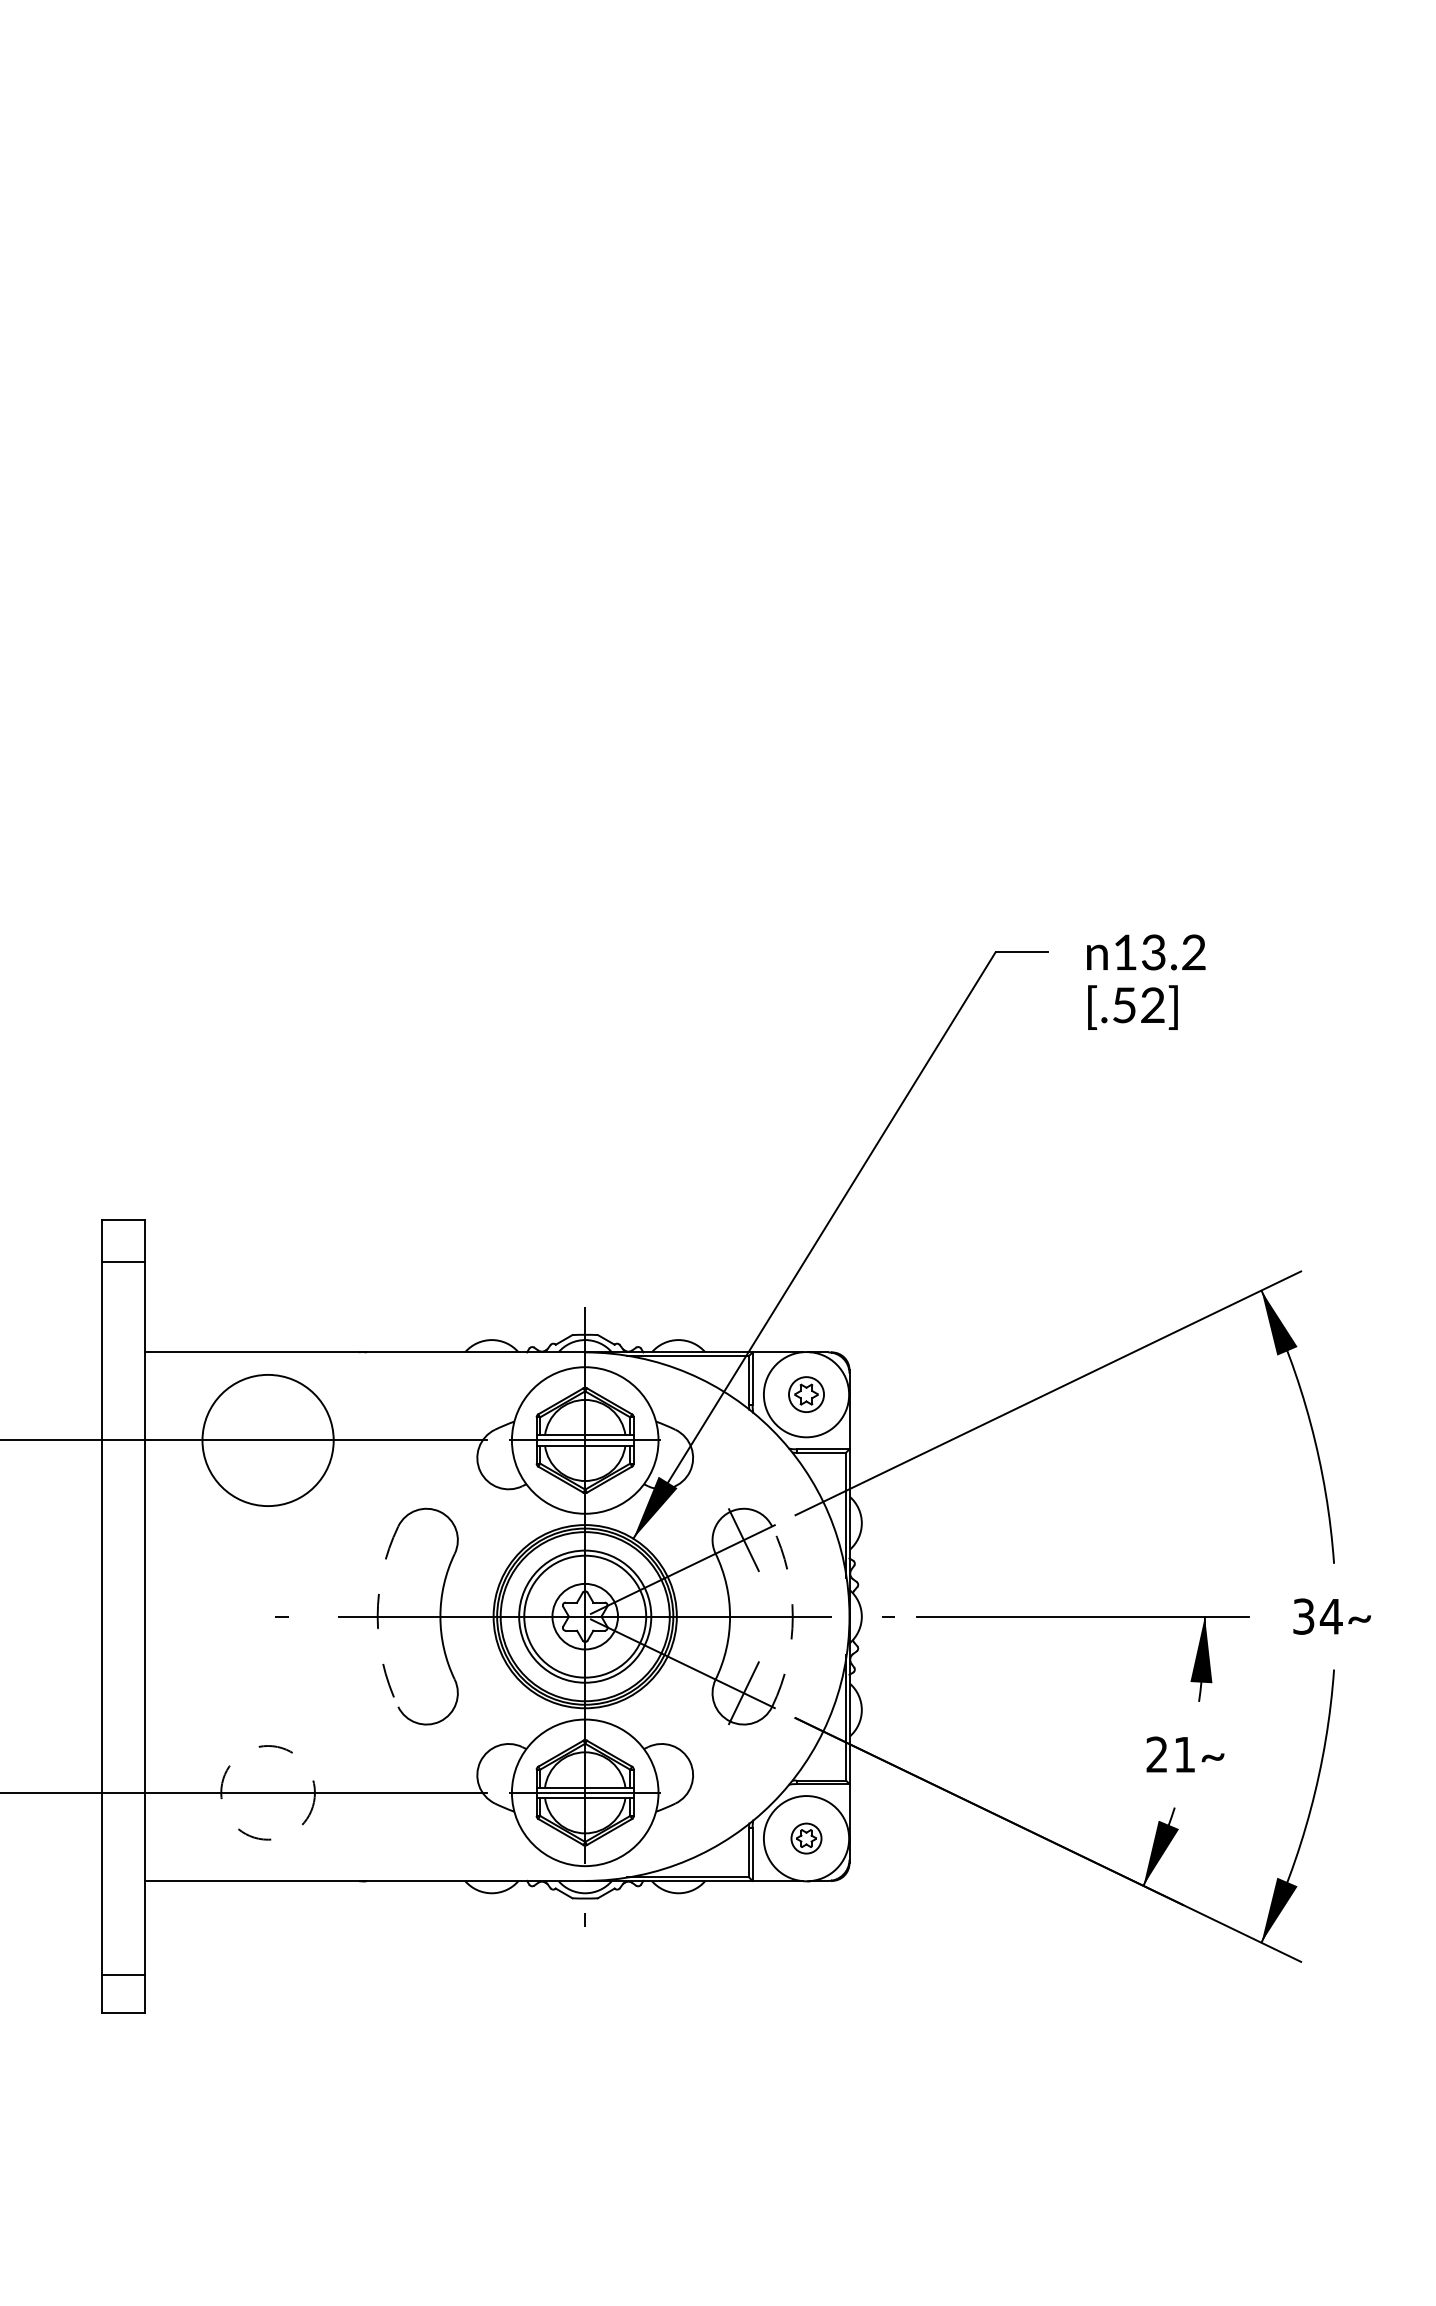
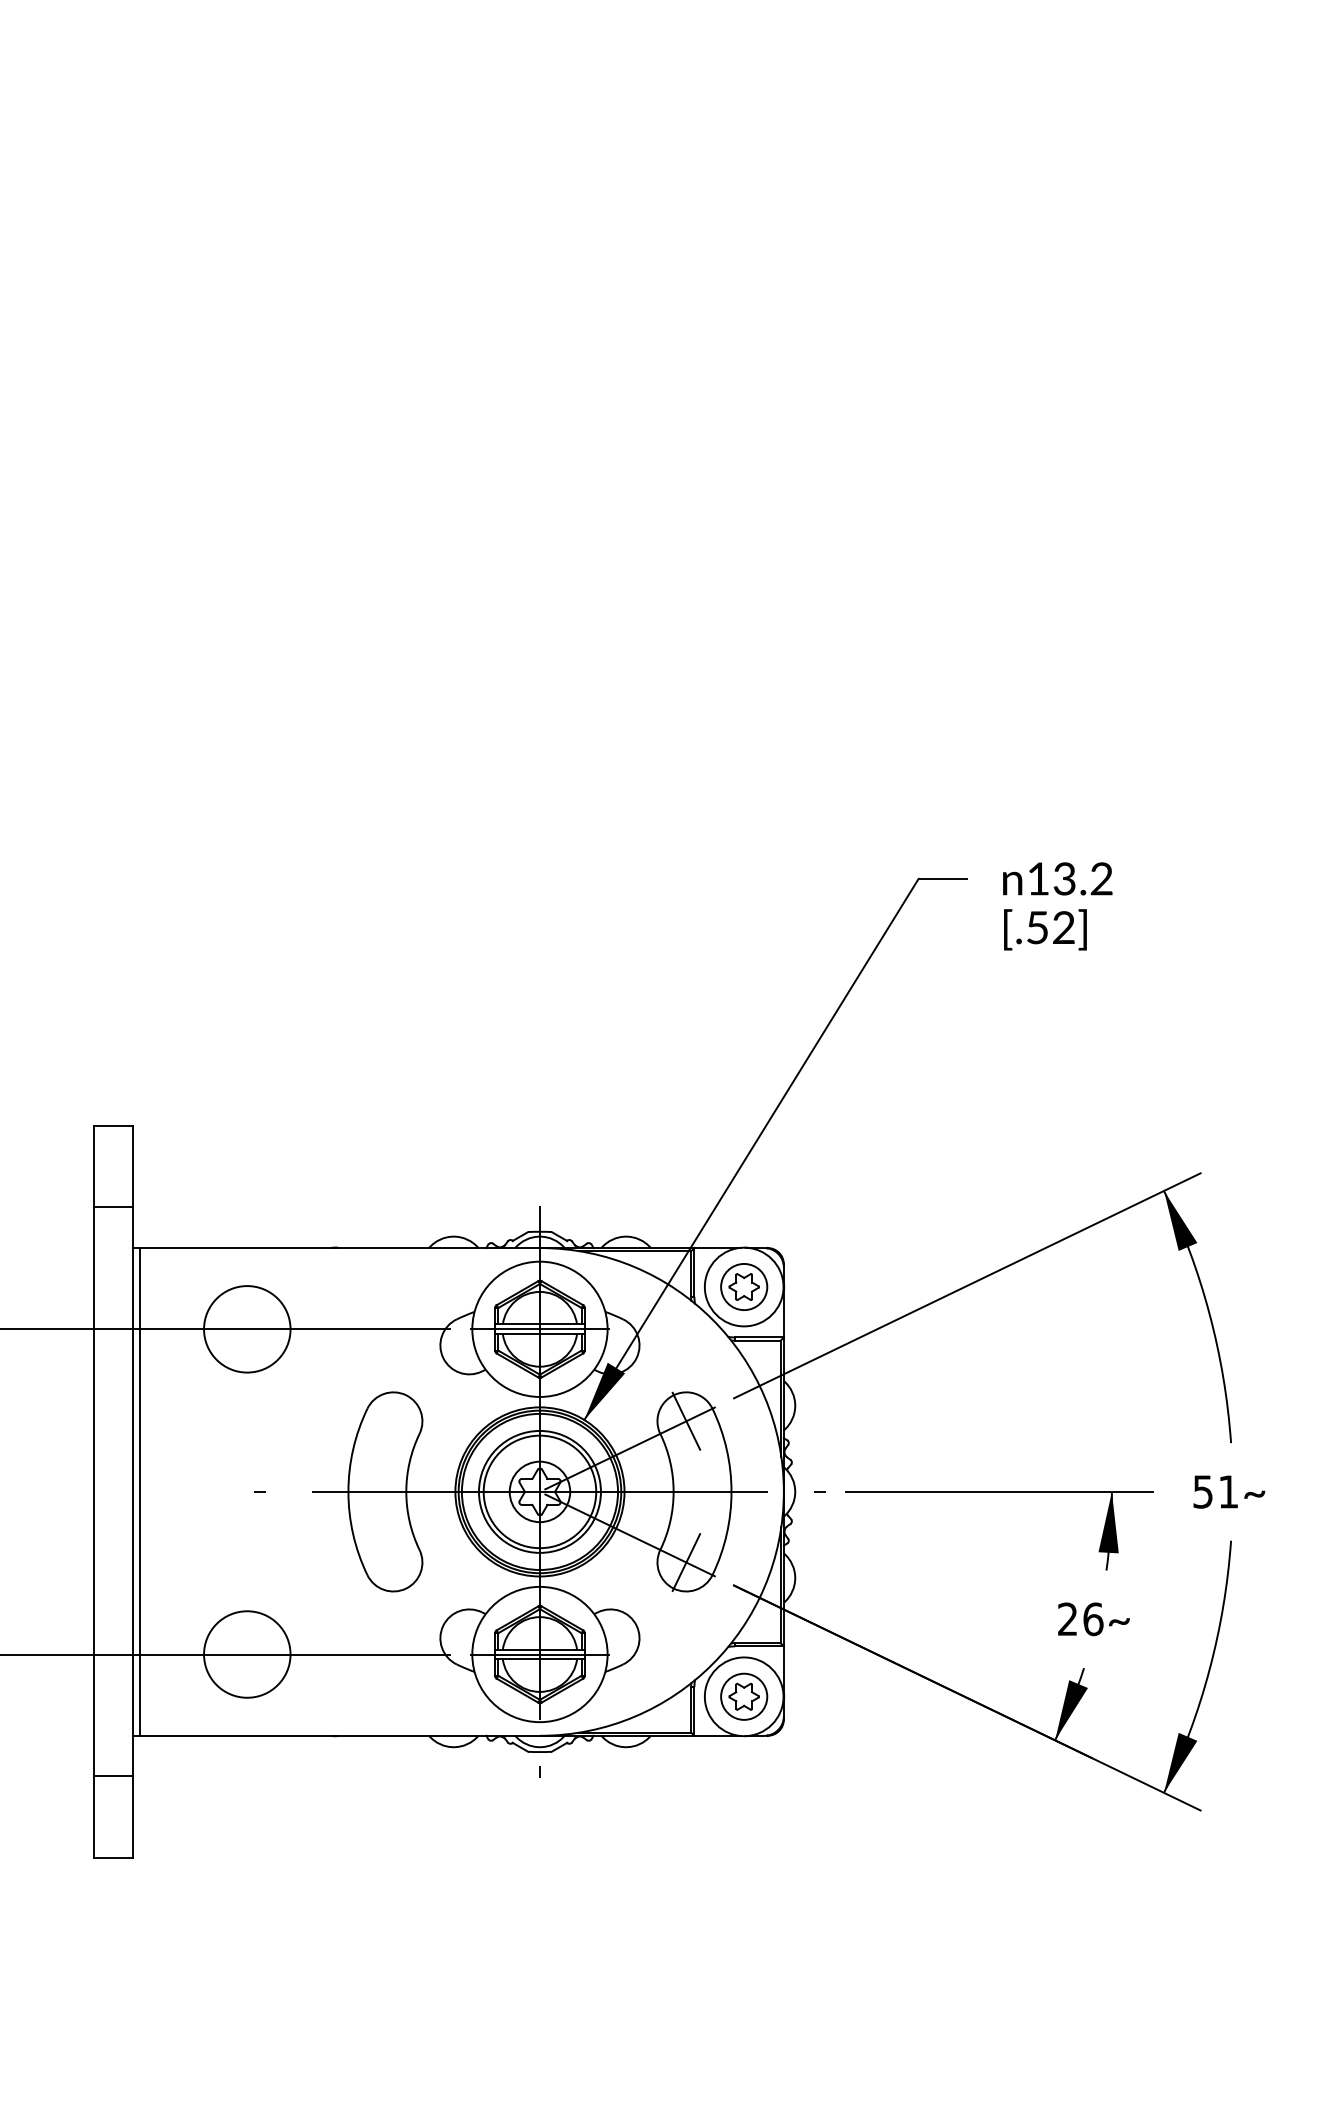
line: (123, 1262) -> (113, 1207), moved
part: (806, 1394) -> (744, 1286), size x1.43
circle: (267, 1440) -> (246, 1329), size x0.71
line: (151, 1616) -> (139, 1491), added
arc: (377, 1616) -> (348, 1491), dashed -> solid
arc: (792, 1616) -> (731, 1491), dashed -> solid
text: (1317, 1616) -> (1215, 1491), 34 -> 51
text: (1184, 1754) -> (1093, 1619), 21 -> 26
circle: (267, 1792) -> (246, 1654), dashed -> solid
part: (806, 1838) -> (744, 1696), size x1.67
line: (123, 1975) -> (113, 1776), moved

